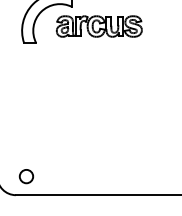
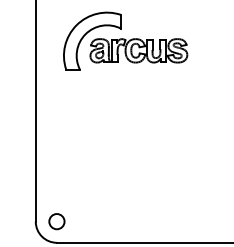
part: (99, 26) -> (138, 50), moved
circle: (26, 176) -> (56, 221), moved

